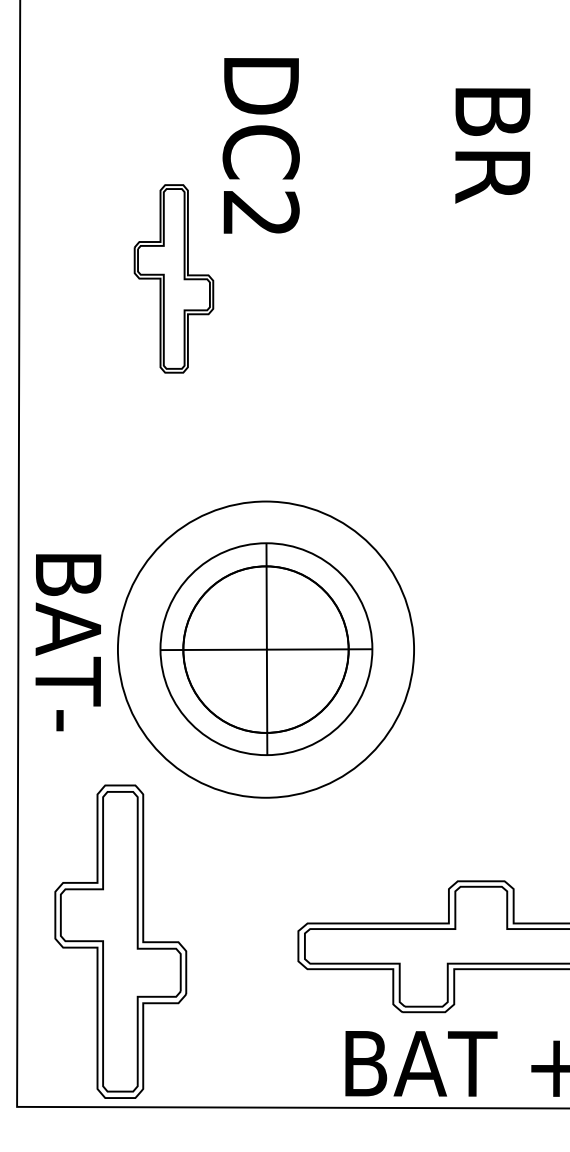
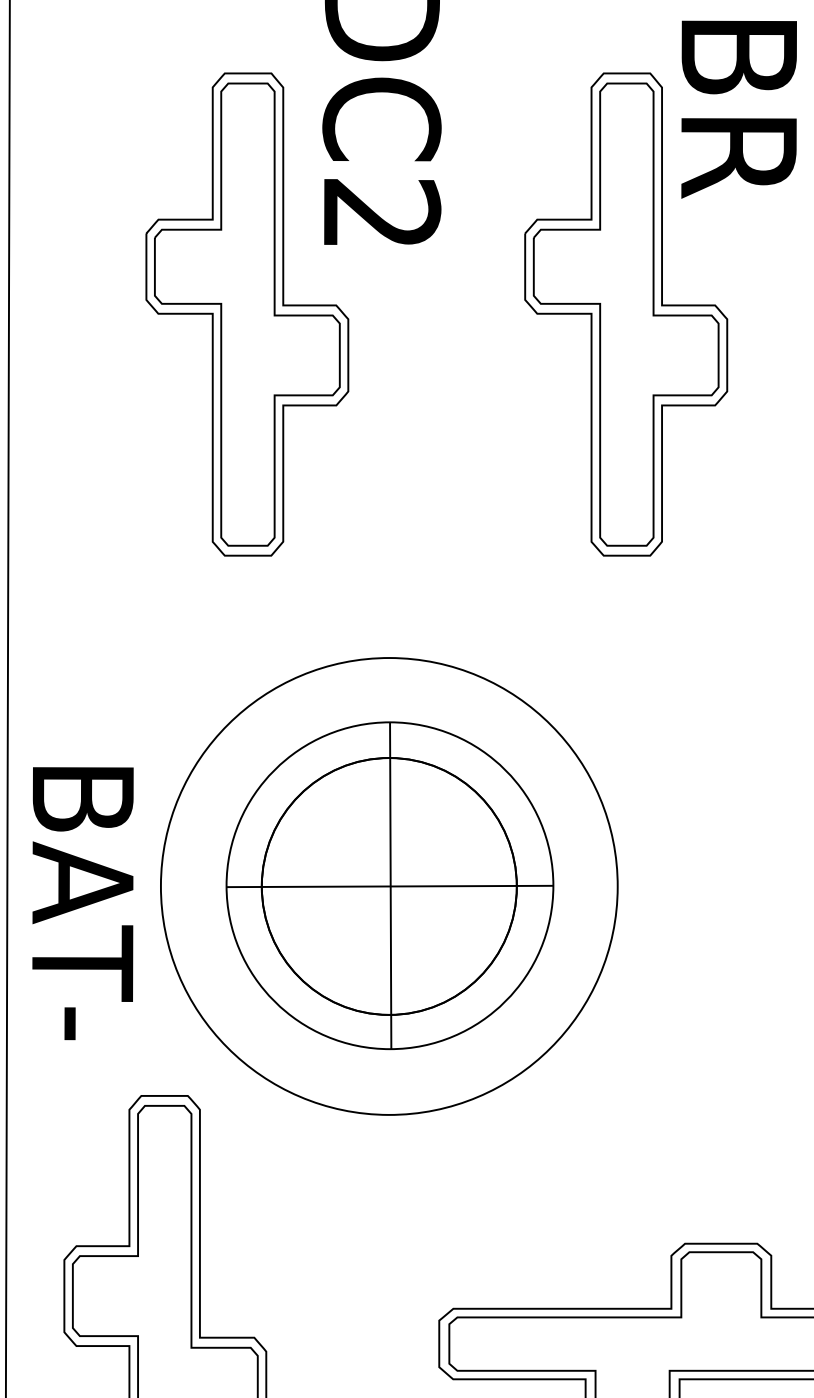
part: (173, 278) -> (246, 313), size x1.67
part: (419, 278) -> (626, 313), added
text: (68, 642) -> (83, 903), moved

